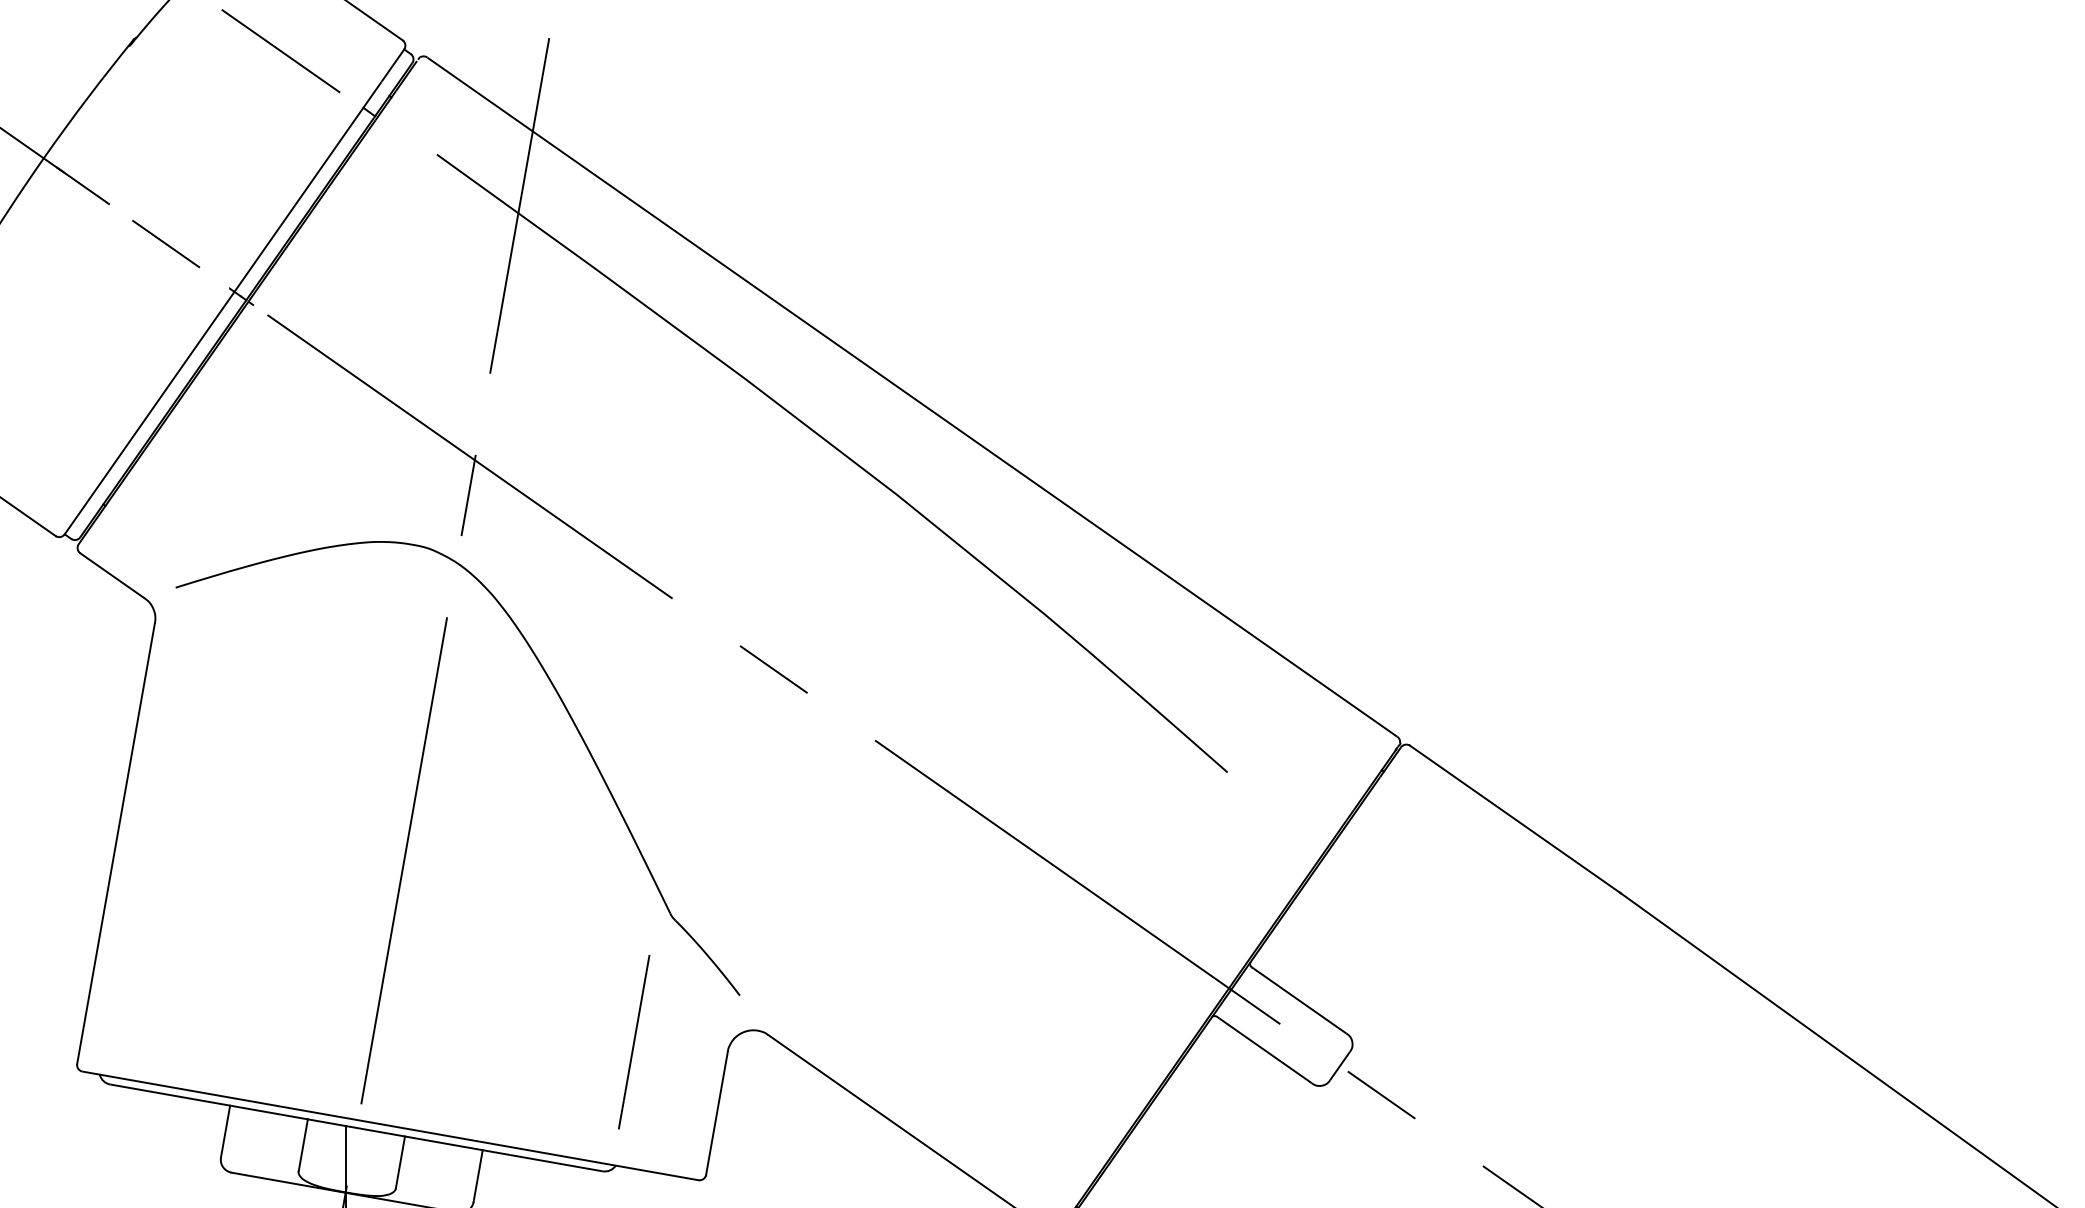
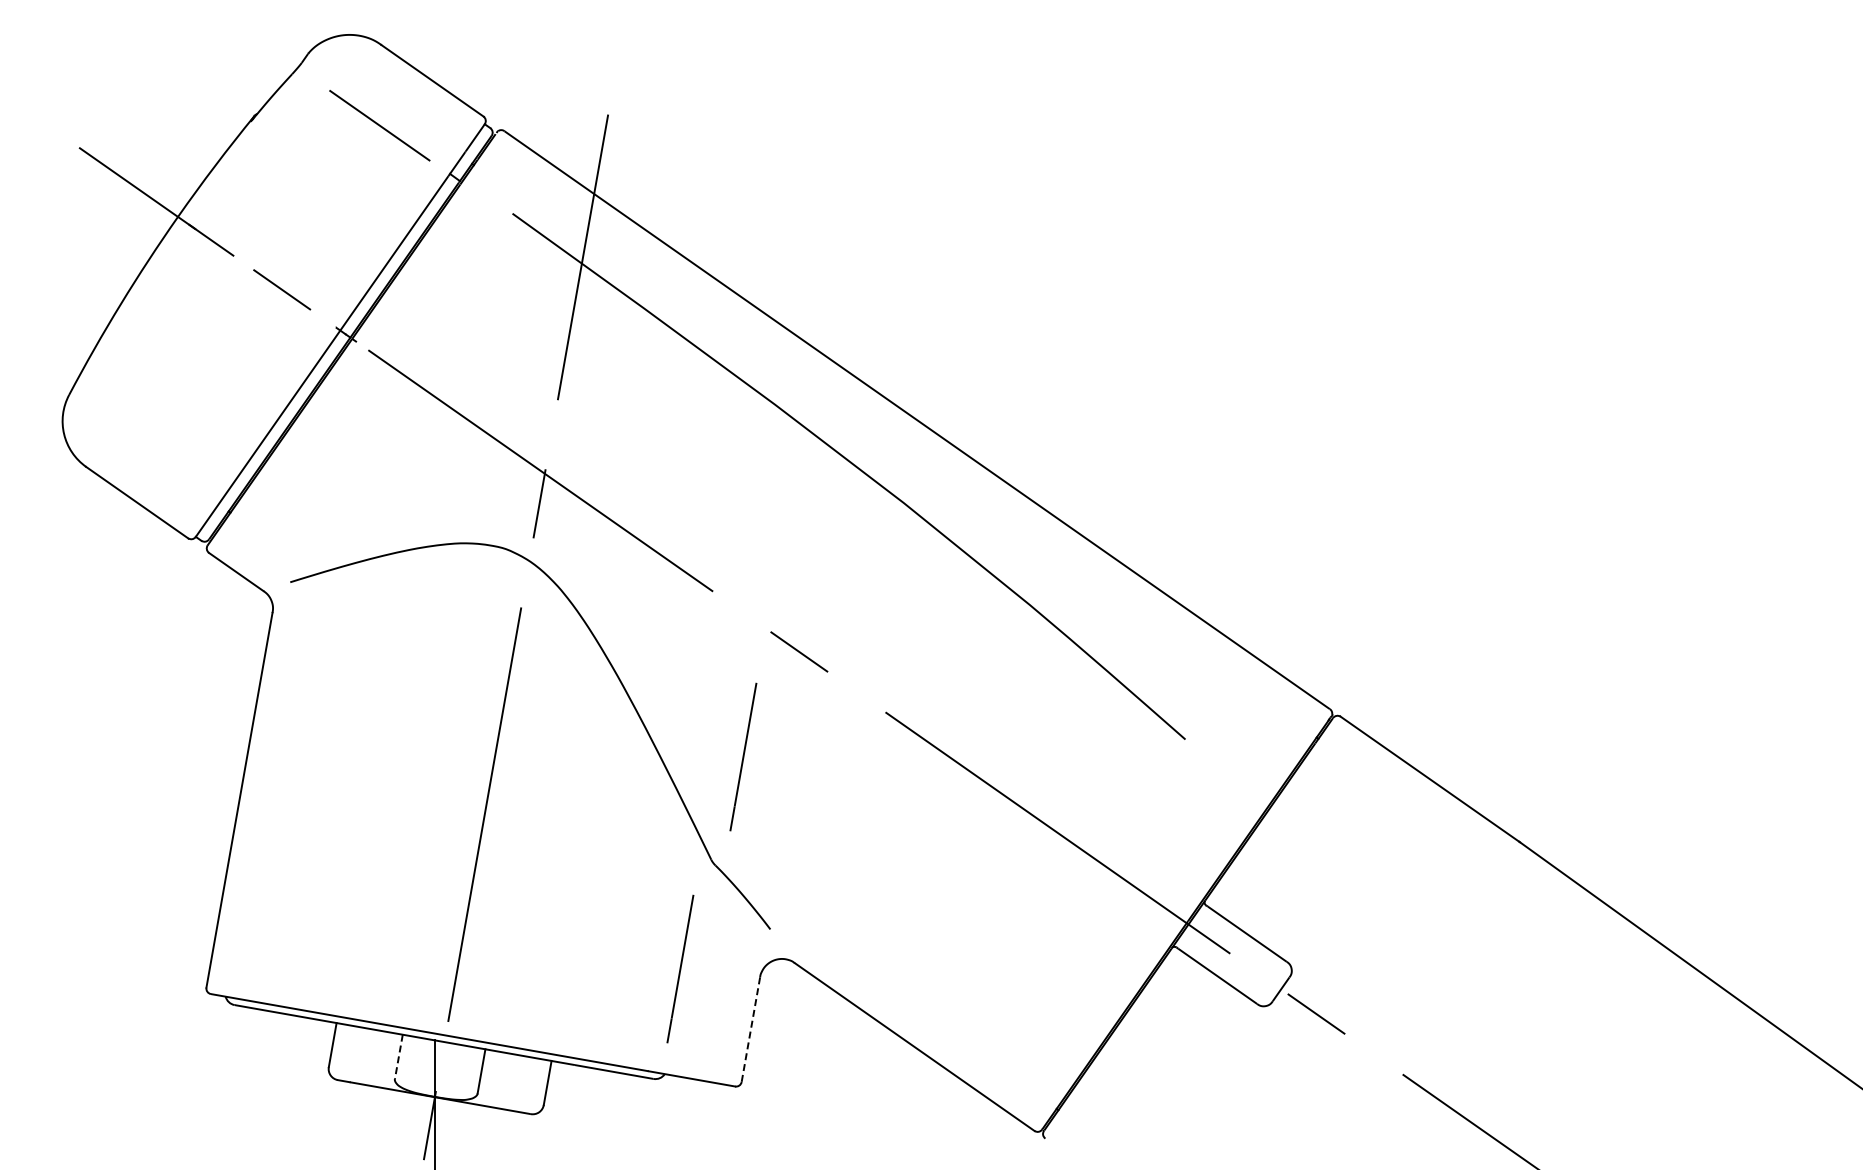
line: (708, 792) -> (743, 756), added
line: (716, 1114) -> (750, 1030), solid -> dashed
line: (302, 1146) -> (398, 1057), solid -> dashed

